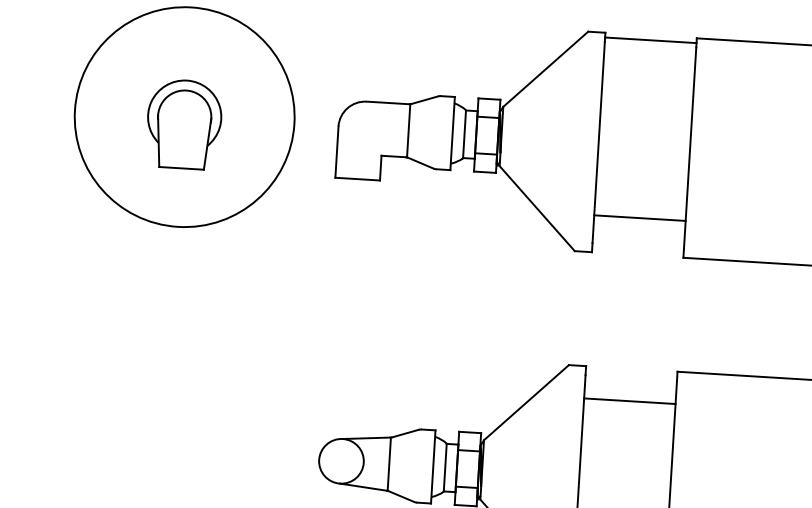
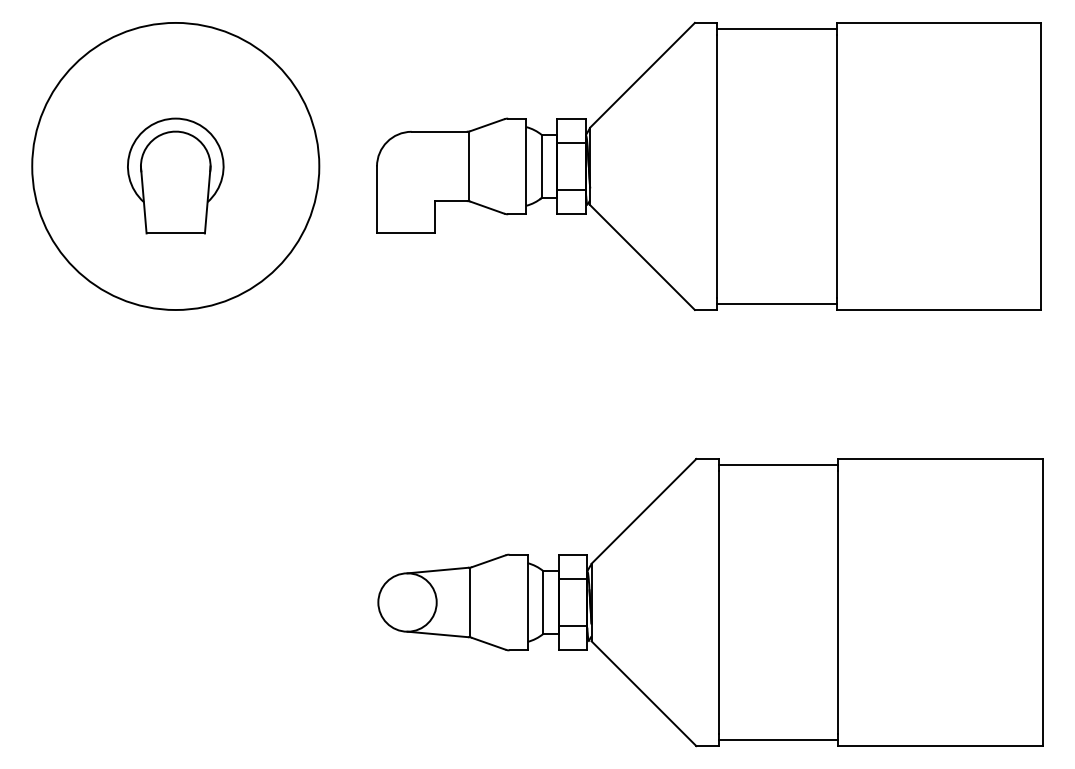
line: (640, 217) -> (777, 303), moved
line: (629, 401) -> (778, 465), moved

